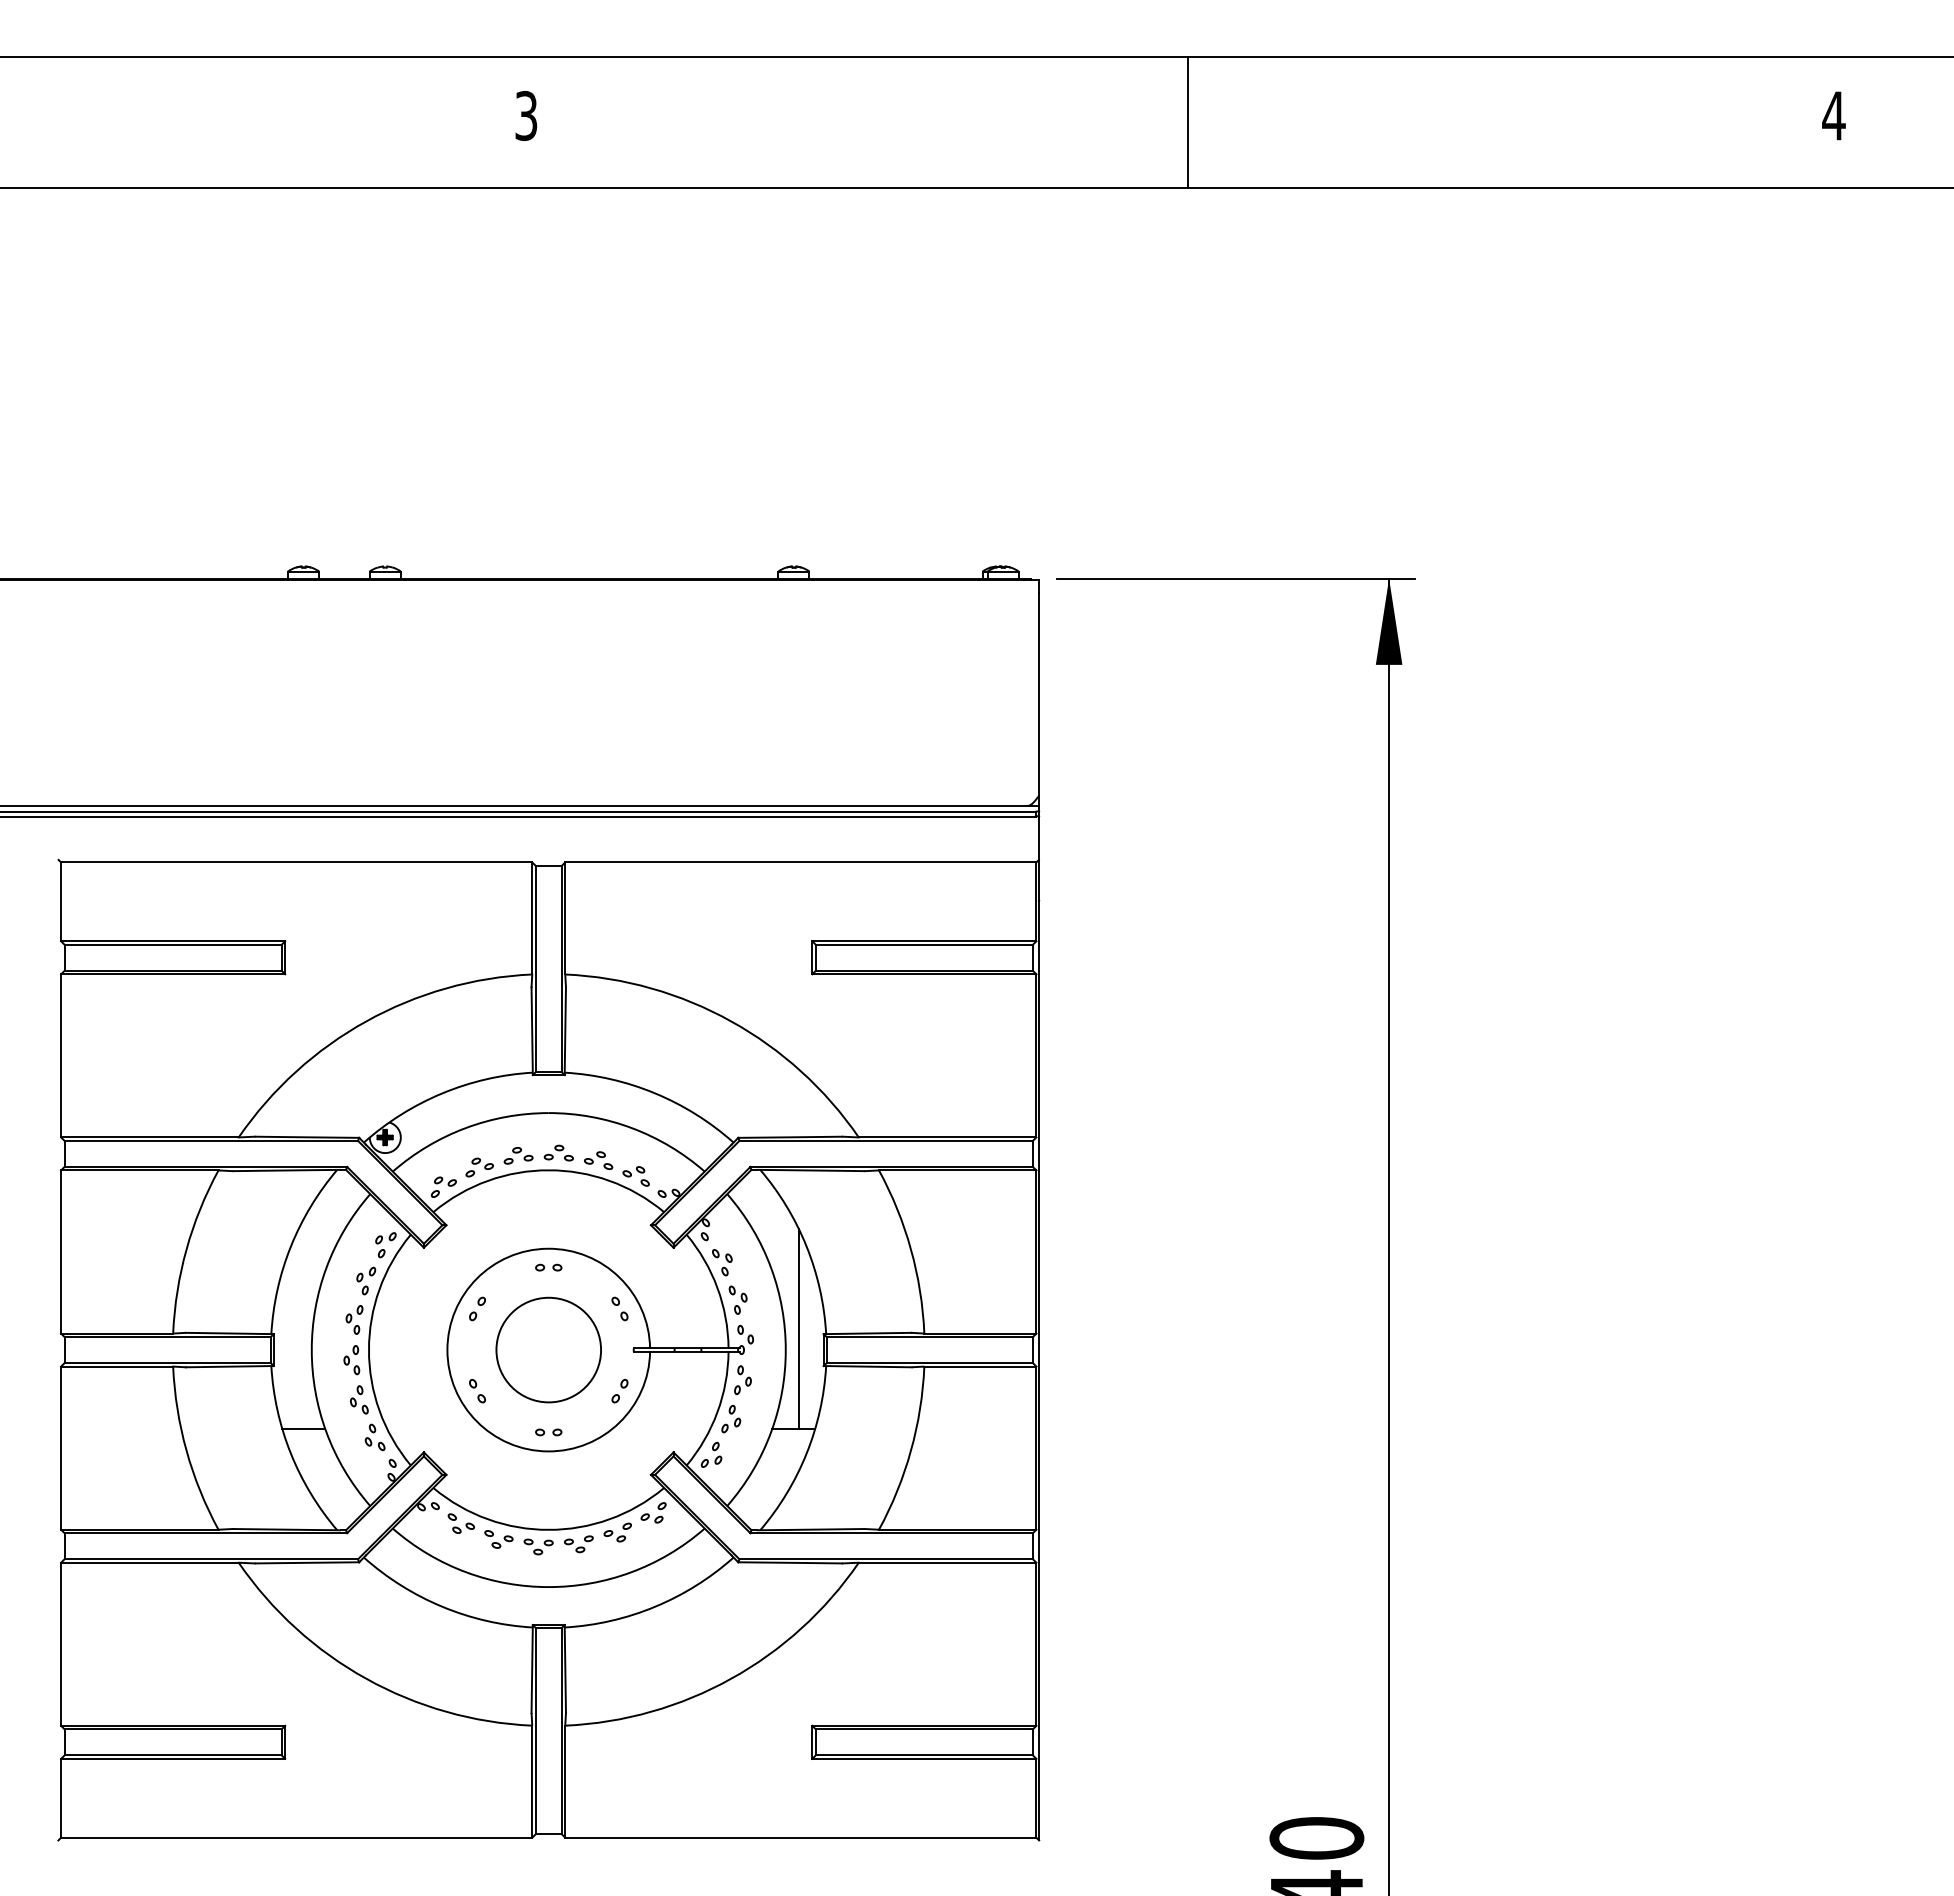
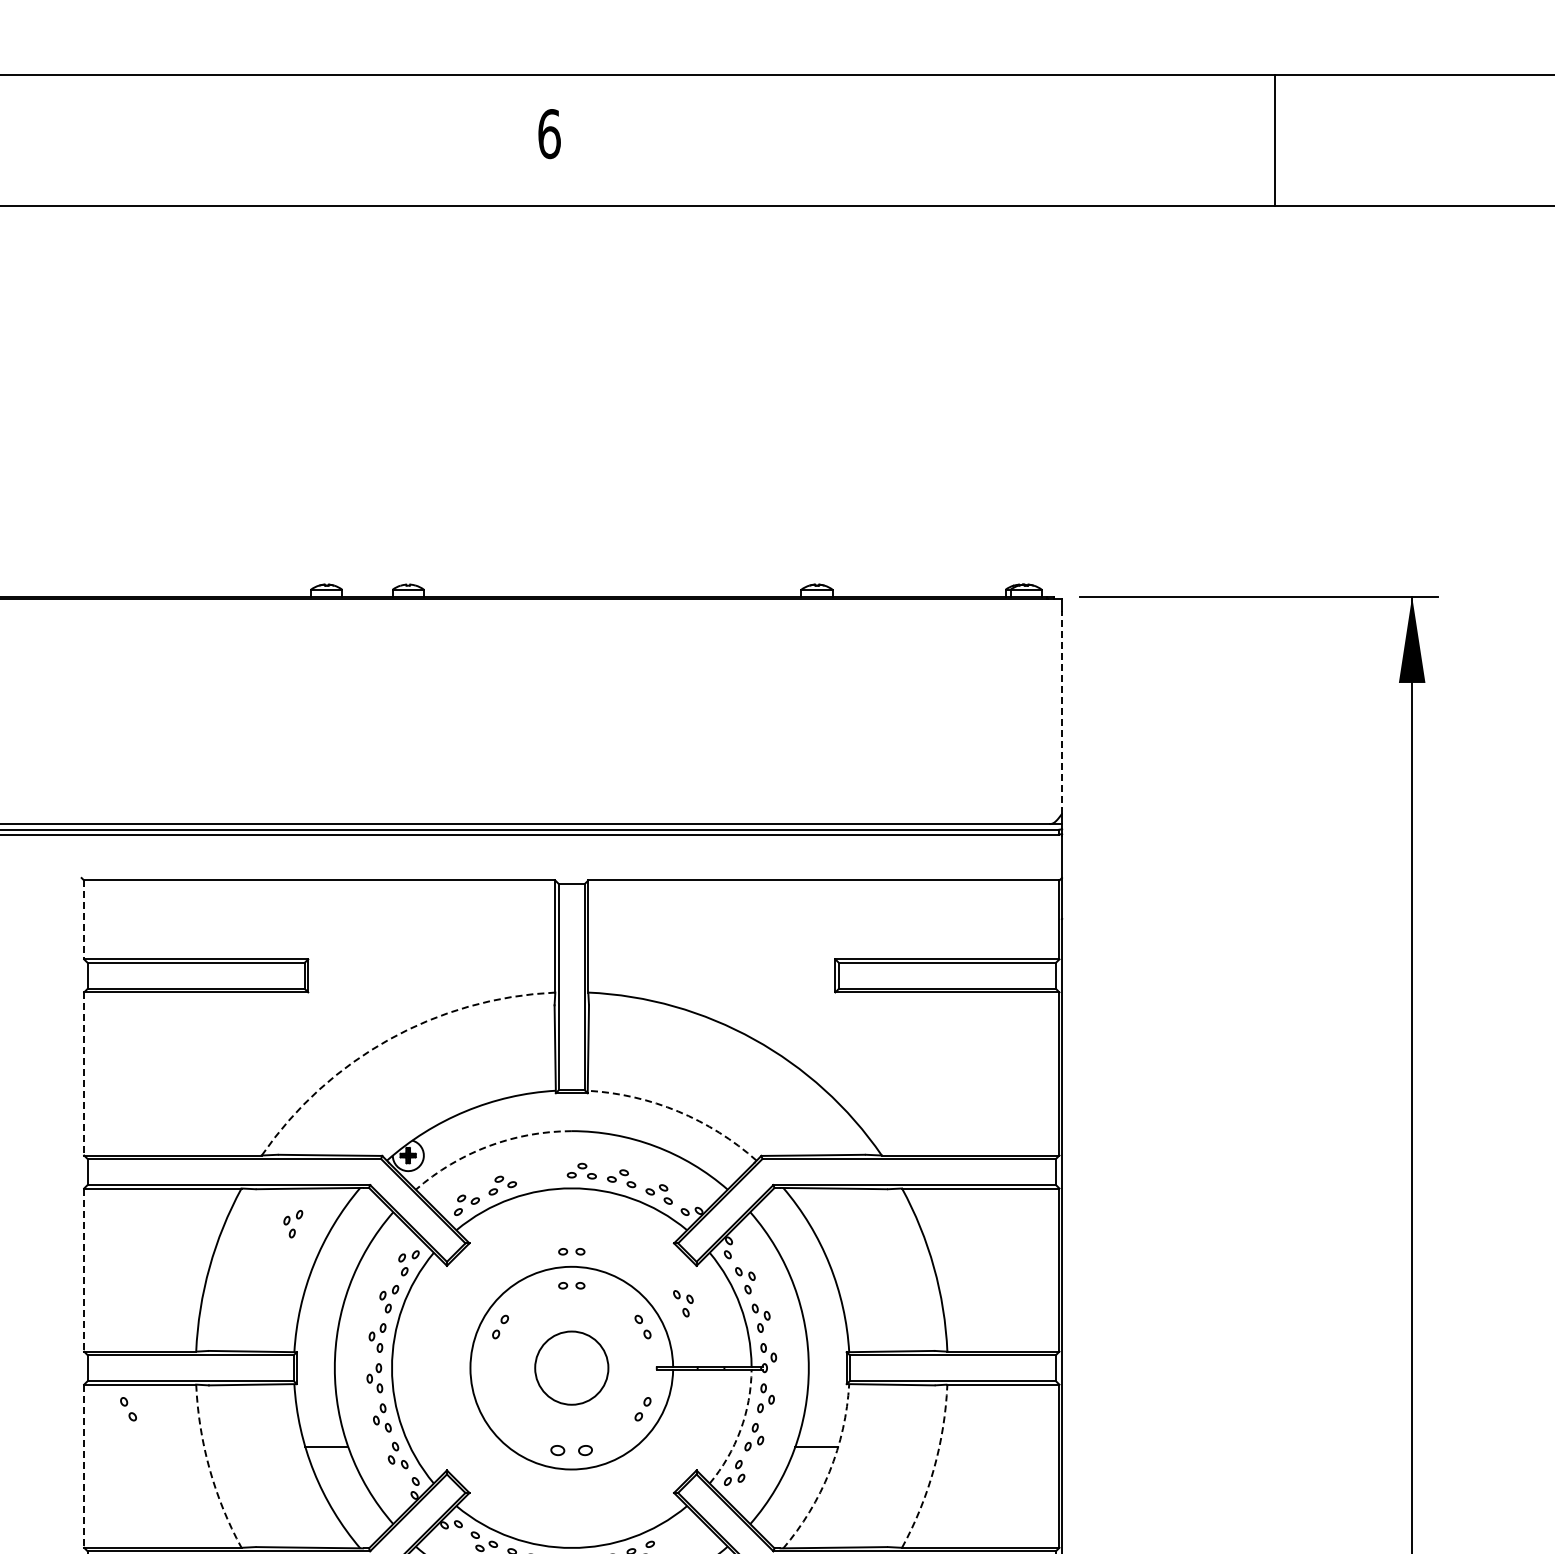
text: (526, 115) -> (549, 133), 3 -> 6
line: (1187, 121) -> (1274, 139), moved
line: (1039, 693) -> (1062, 711), solid -> dashed
line: (61, 902) -> (84, 920), solid -> dashed
arc: (366, 1021) -> (389, 1039), solid -> dashed
line: (61, 1055) -> (84, 1073), solid -> dashed
arc: (655, 1093) -> (678, 1111), solid -> dashed
arc: (465, 1128) -> (488, 1146), solid -> dashed
part: (518, 1155) -> (541, 1173), removed
part: (270, 1205) -> (293, 1223), added
part: (548, 1233) -> (571, 1251), added
line: (61, 1252) -> (84, 1270), solid -> dashed
part: (660, 1285) -> (683, 1303), added
line: (799, 1329) -> (822, 1347), removed
circle: (548, 1349) -> (571, 1367), size x0.7
part: (477, 1391) -> (128, 1409), moved
arc: (717, 1412) -> (740, 1430), solid -> dashed
part: (548, 1432) -> (571, 1450), size x1.6
line: (61, 1448) -> (84, 1466), solid -> dashed
arc: (186, 1450) -> (209, 1468), solid -> dashed
arc: (910, 1450) -> (933, 1468), solid -> dashed
arc: (806, 1453) -> (829, 1471), solid -> dashed
part: (653, 1512) -> (676, 1530), removed

